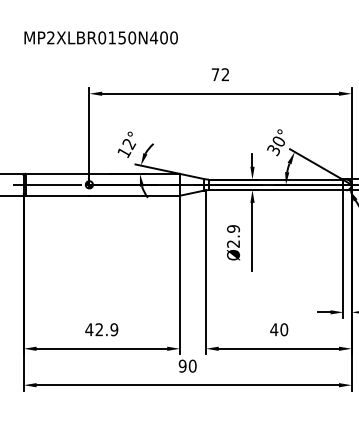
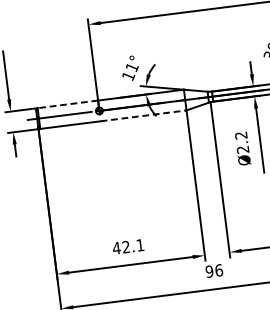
text: (128, 144) -> (131, 68), 12° -> 11°
line: (57, 173) -> (67, 104), solid -> dashed
line: (135, 195) -> (144, 115), solid -> dashed
text: (233, 228) -> (241, 135), Ø2.9 -> Ø2.2
text: (114, 329) -> (140, 245), 42.9 -> 42.1
text: (192, 365) -> (218, 269), 90 -> 96

